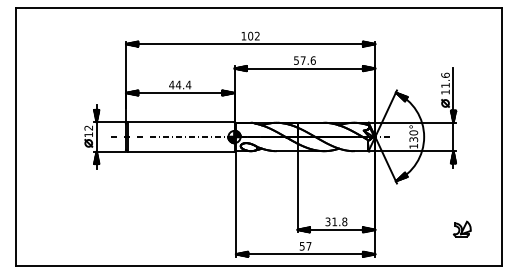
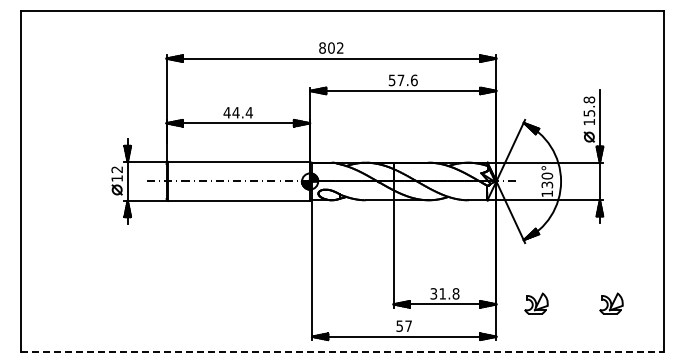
text: (243, 35) -> (322, 47), 102 -> 802
text: (445, 80) -> (589, 106), 11.6 -> 15.8
part: (405, 229) -> (536, 303), added
line: (259, 266) -> (342, 352), solid -> dashed

